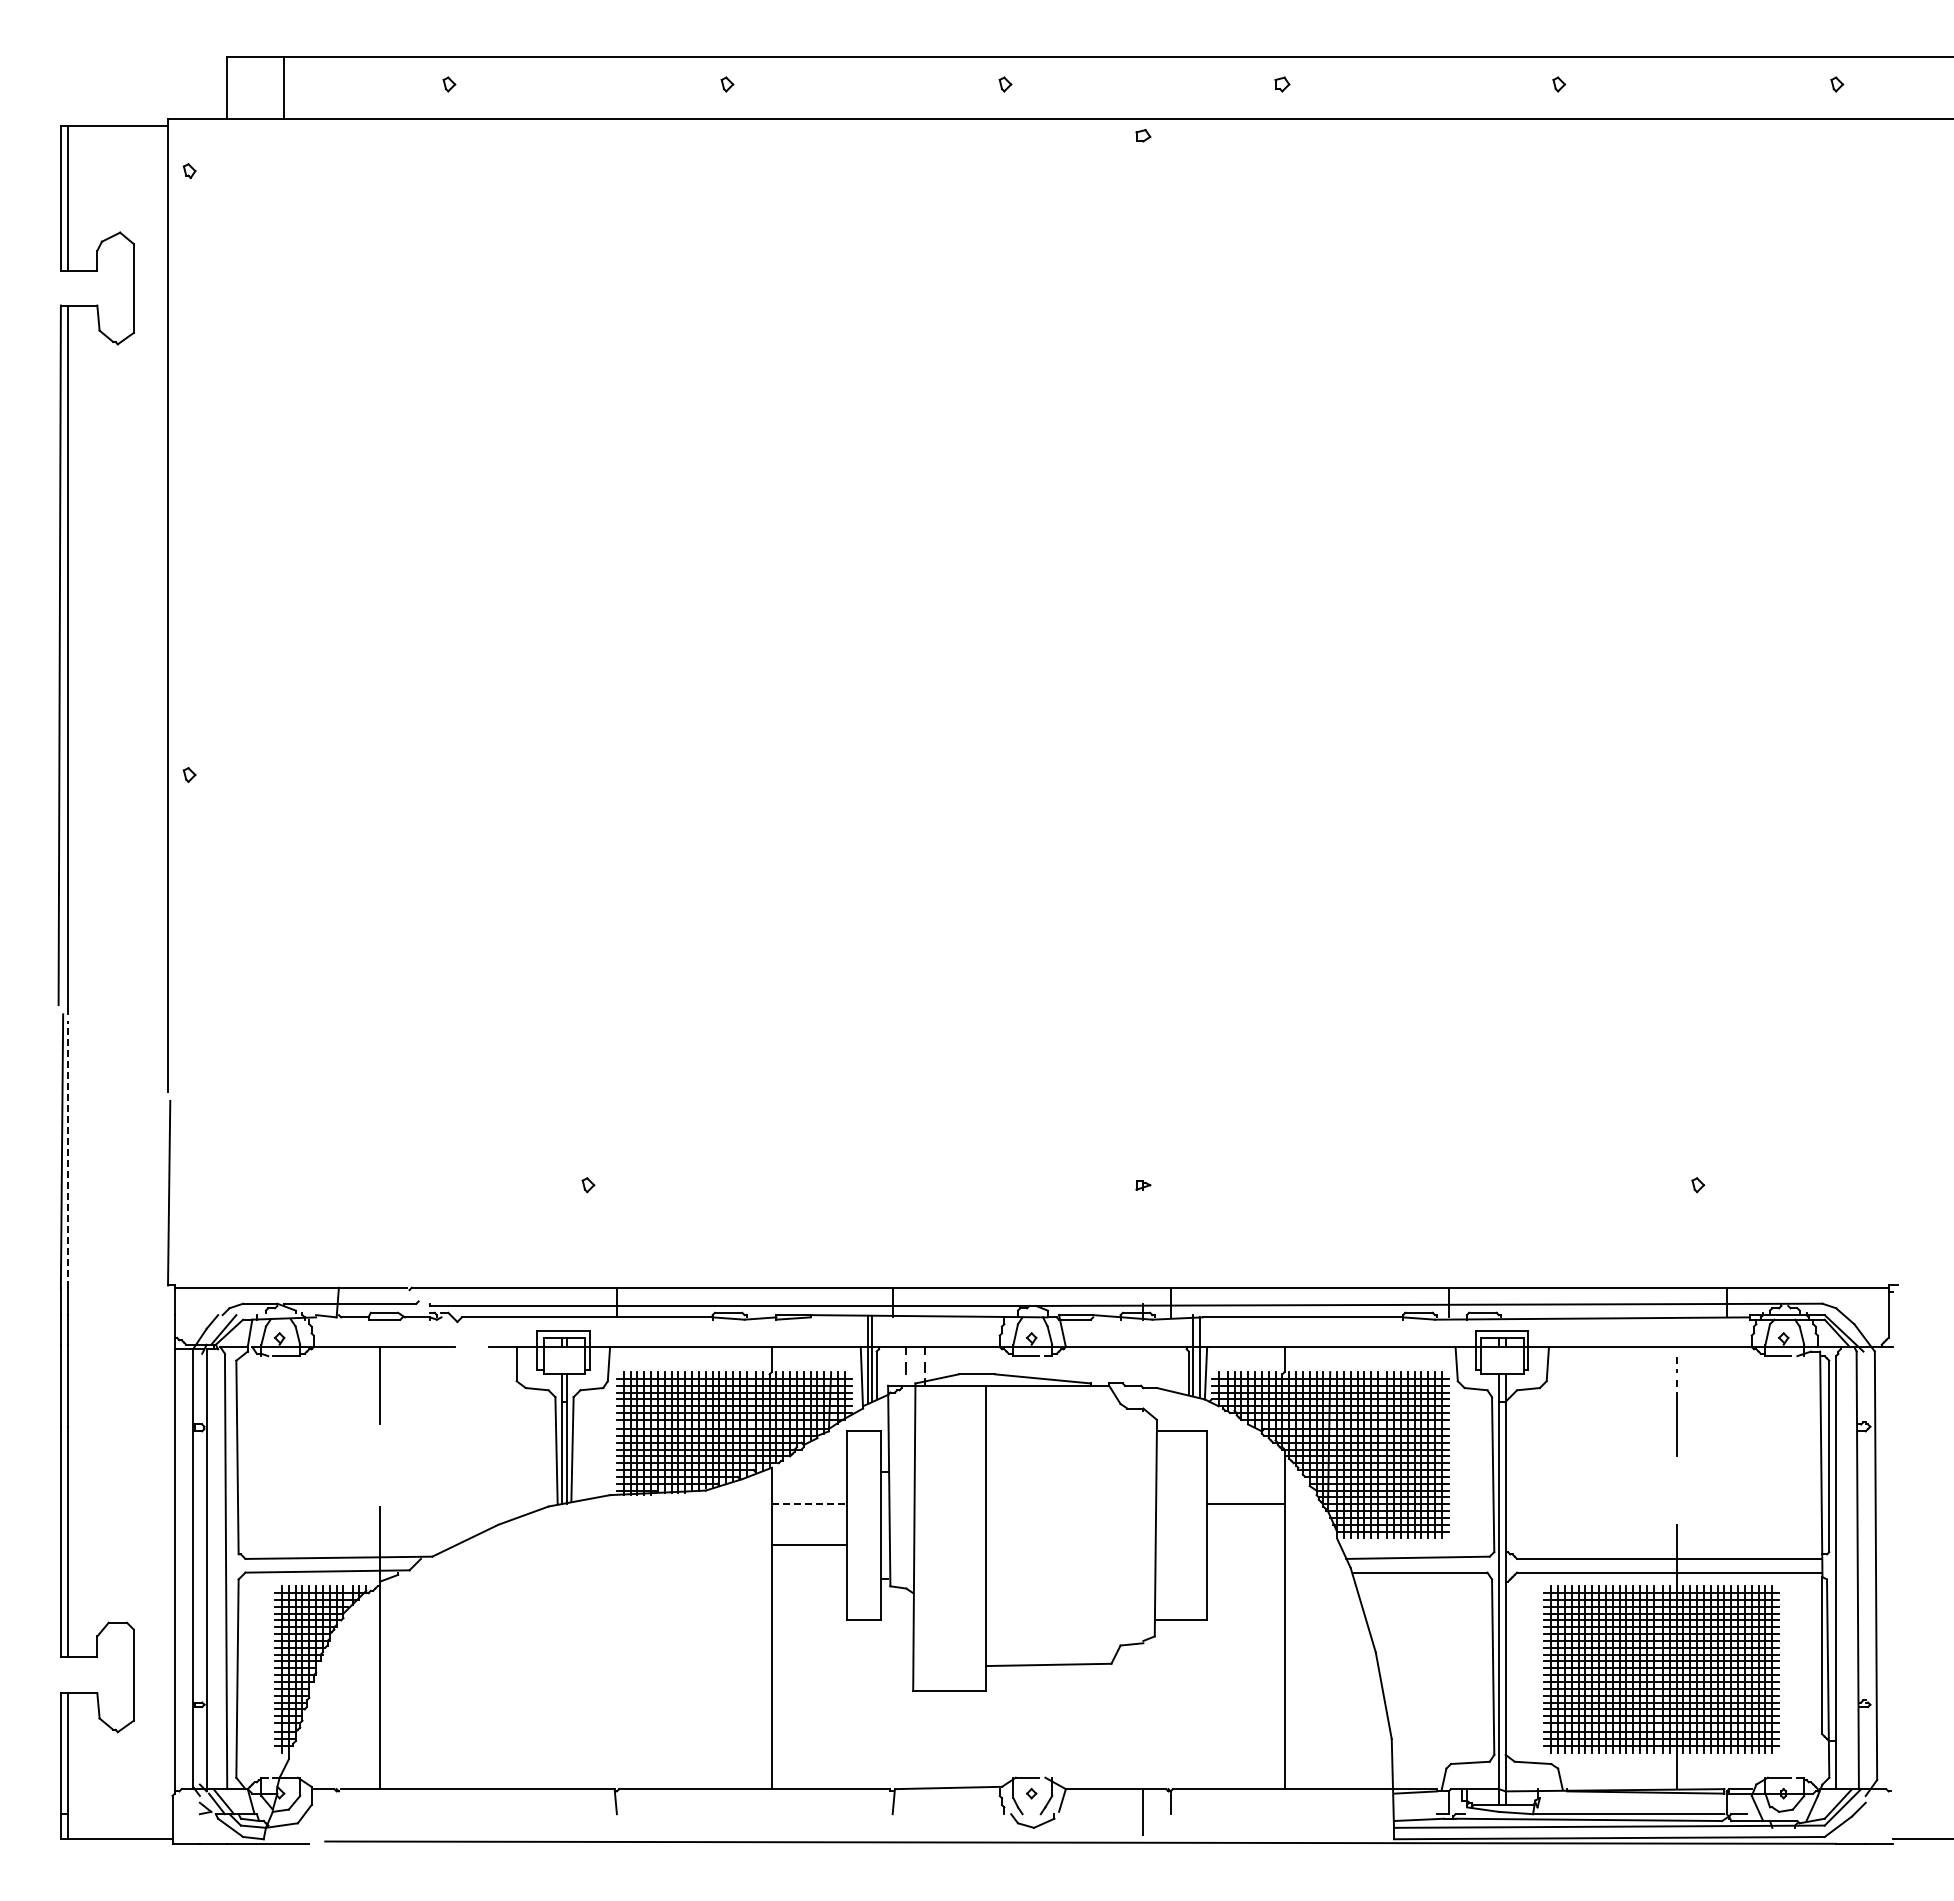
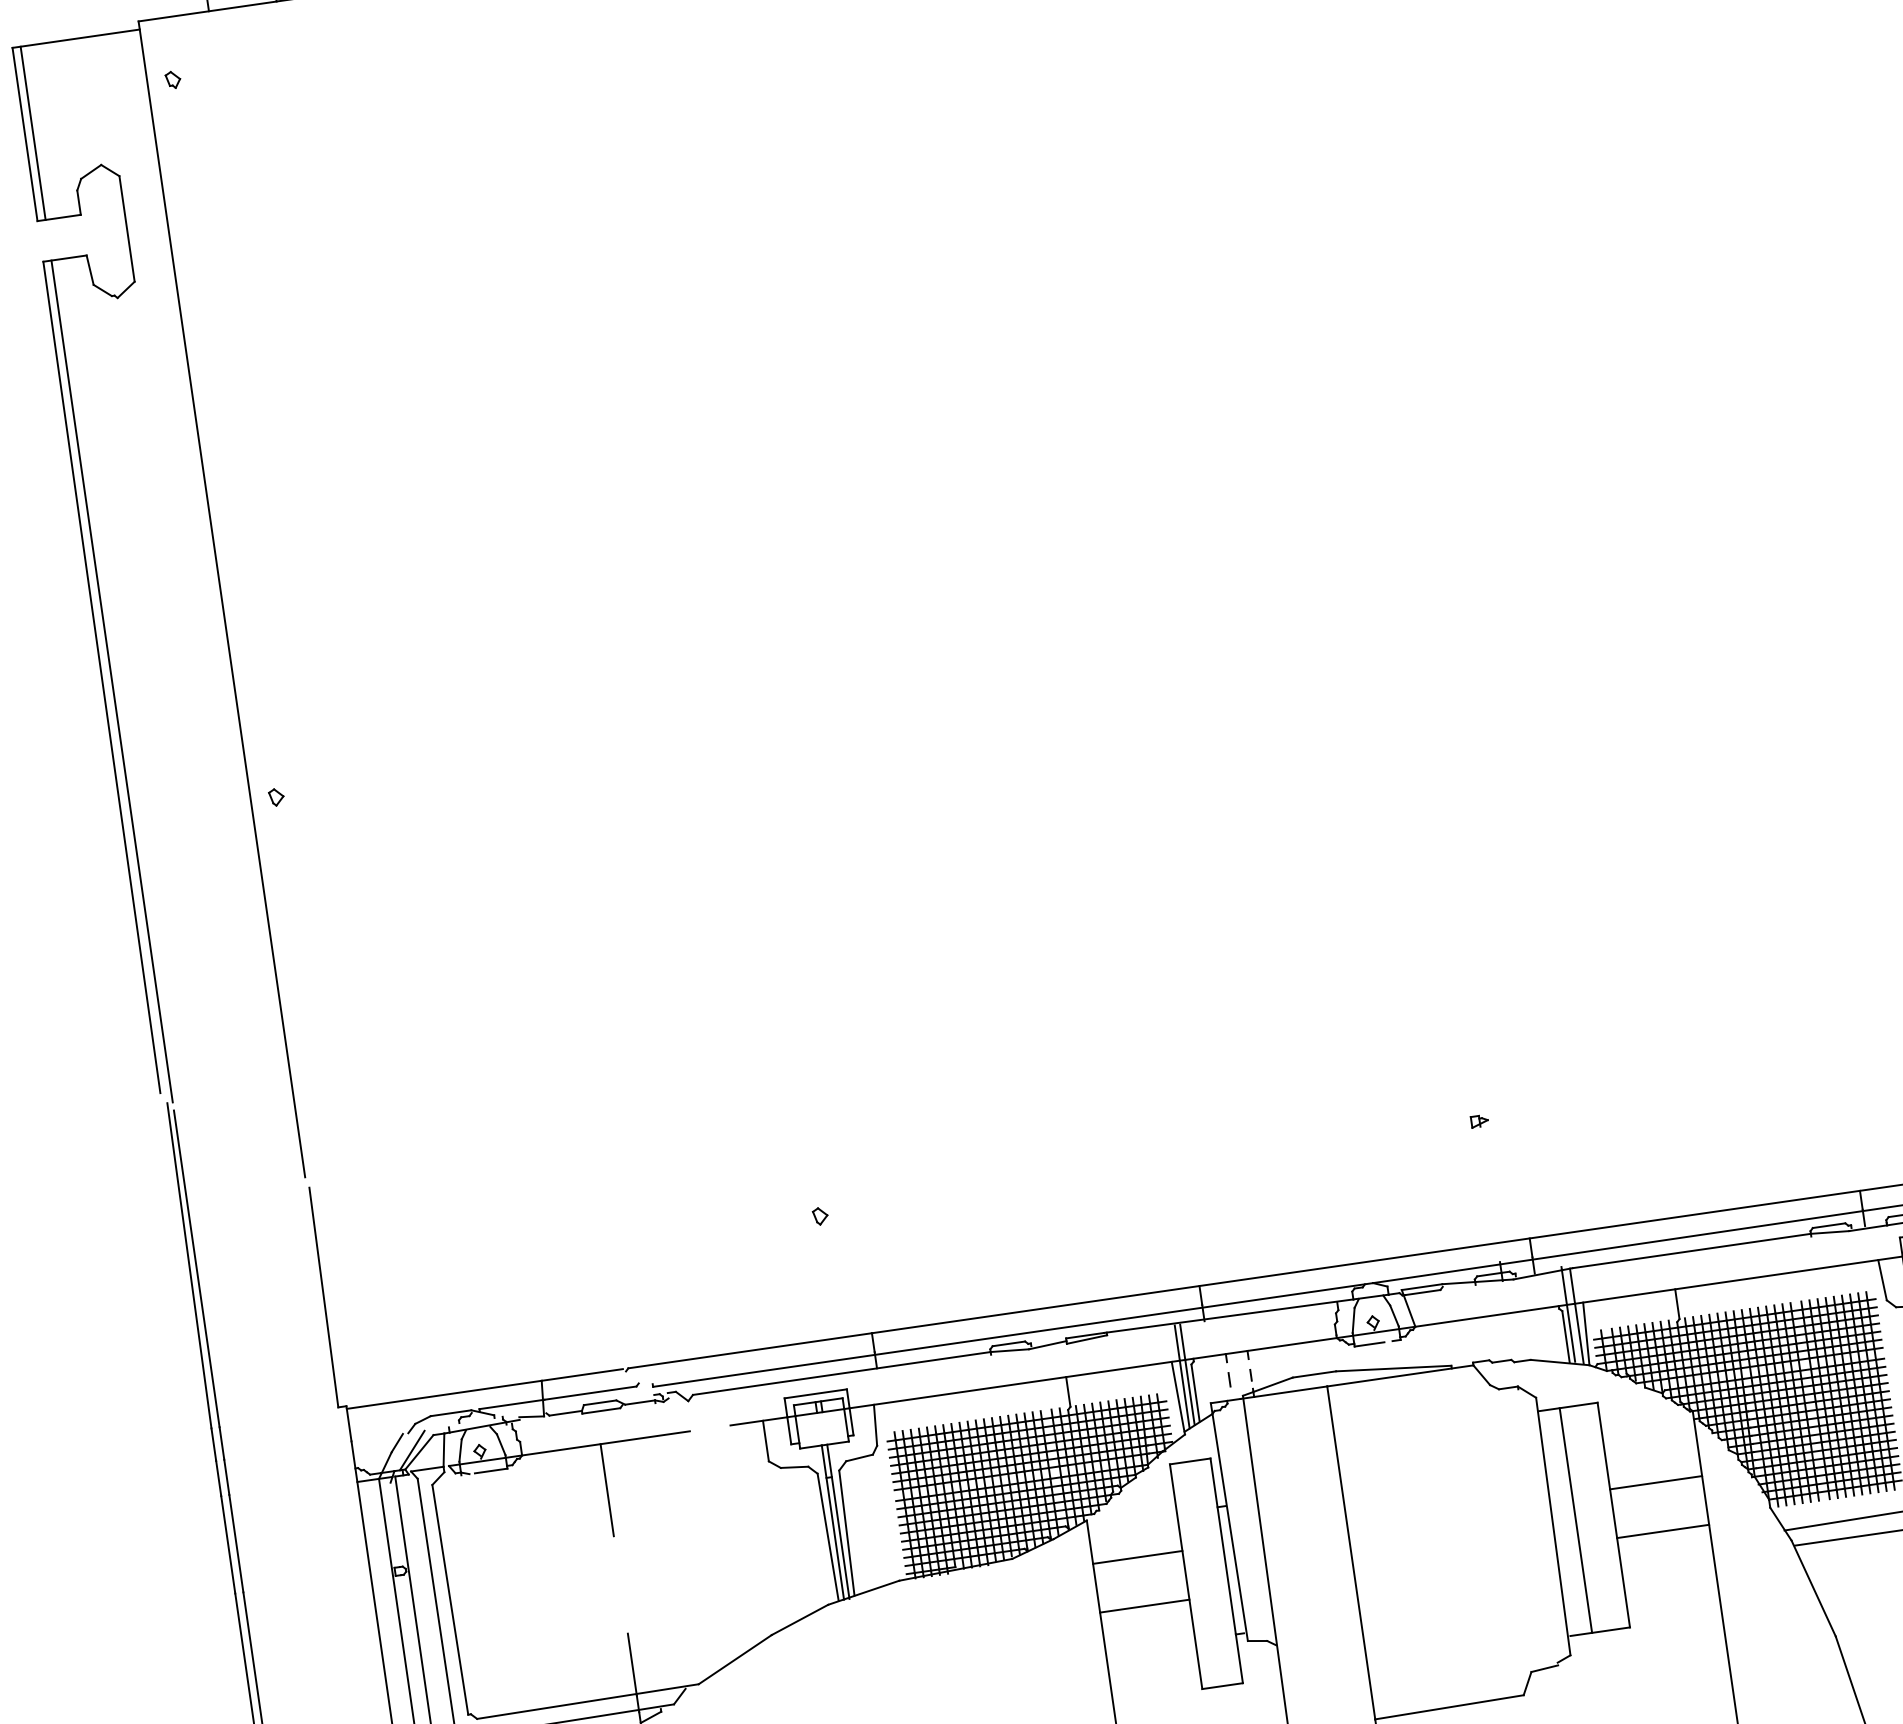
line: (67, 1153) -> (196, 1267), dashed -> solid
line: (809, 1504) -> (1137, 1557), dashed -> solid
line: (1175, 1525) -> (1576, 1520), added
line: (1245, 1545) -> (1662, 1531), added

